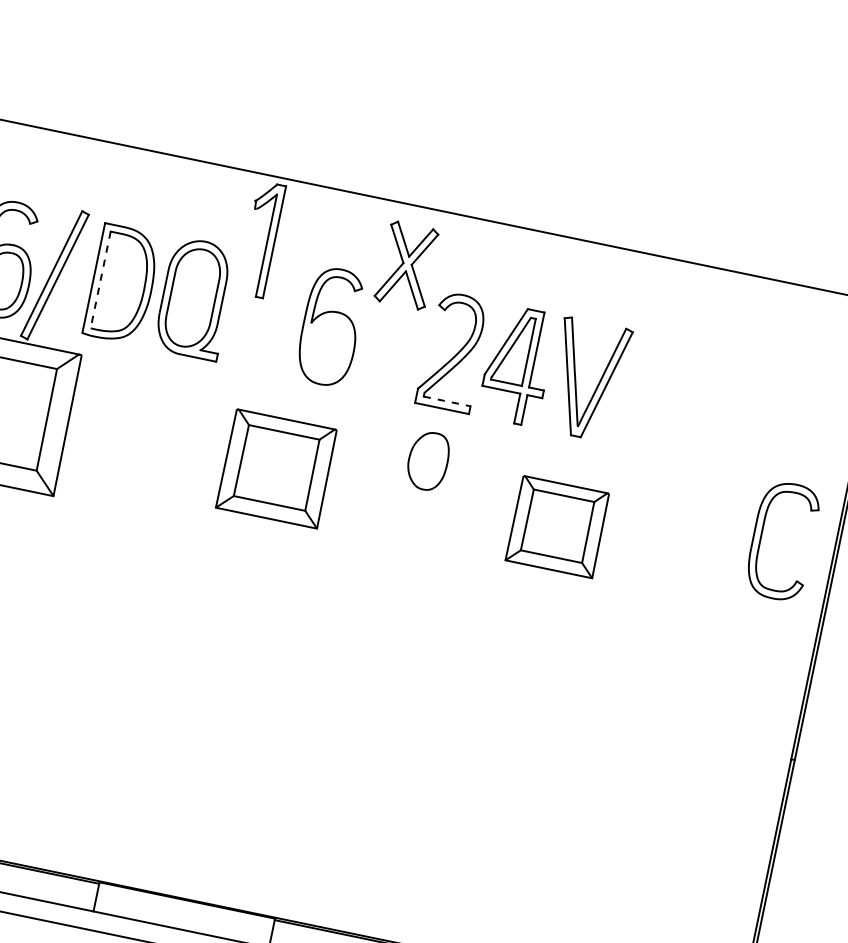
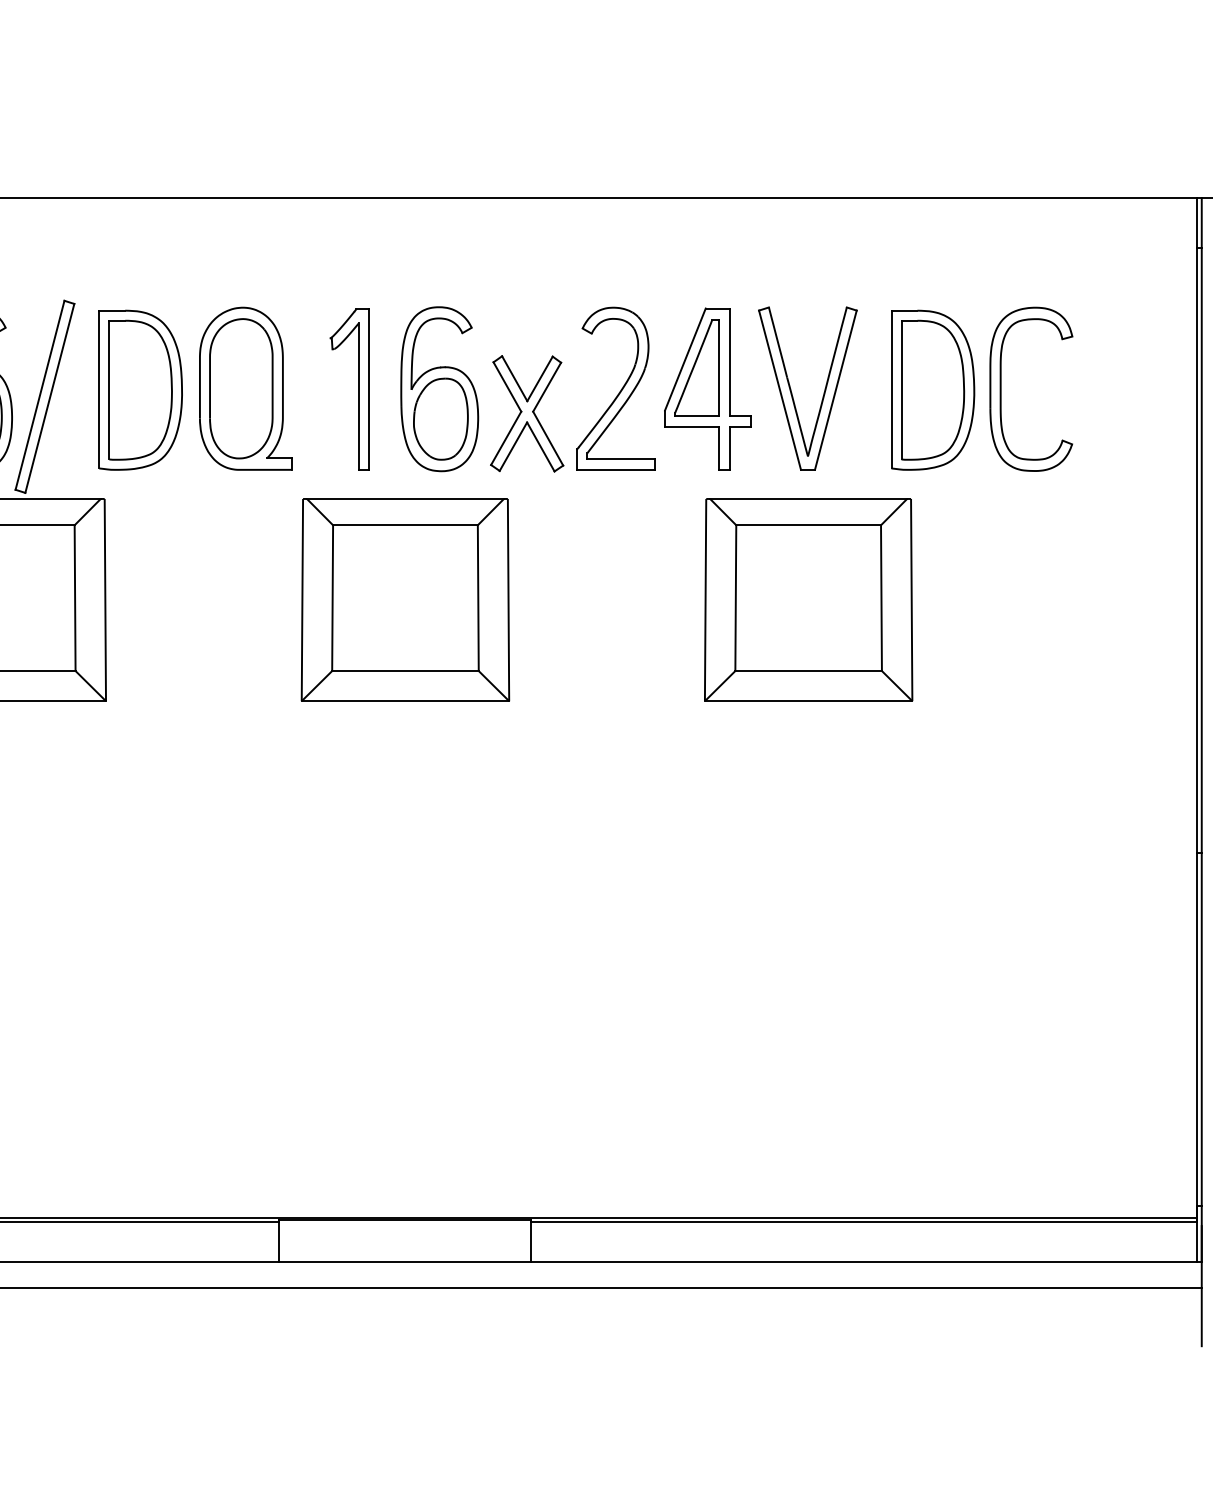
part: (267, 240) -> (358, 389), moved
part: (407, 265) -> (527, 413), moved
line: (100, 280) -> (109, 390), dashed -> solid
part: (674, 398) -> (933, 389), added
line: (446, 401) -> (620, 458), dashed -> solid
part: (428, 460) -> (440, 418), moved
part: (276, 468) -> (405, 599), size x1.43
part: (557, 526) -> (808, 599), size x1.67
part: (761, 536) -> (1001, 388), moved

